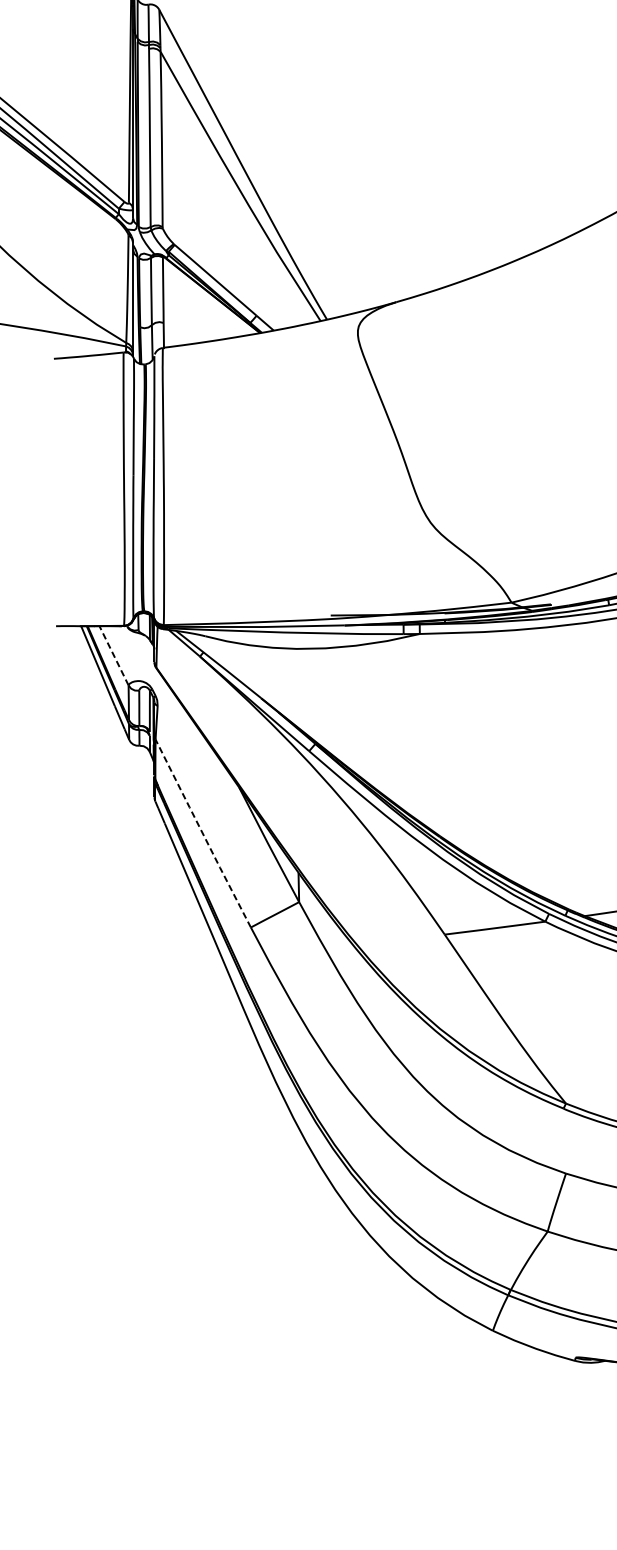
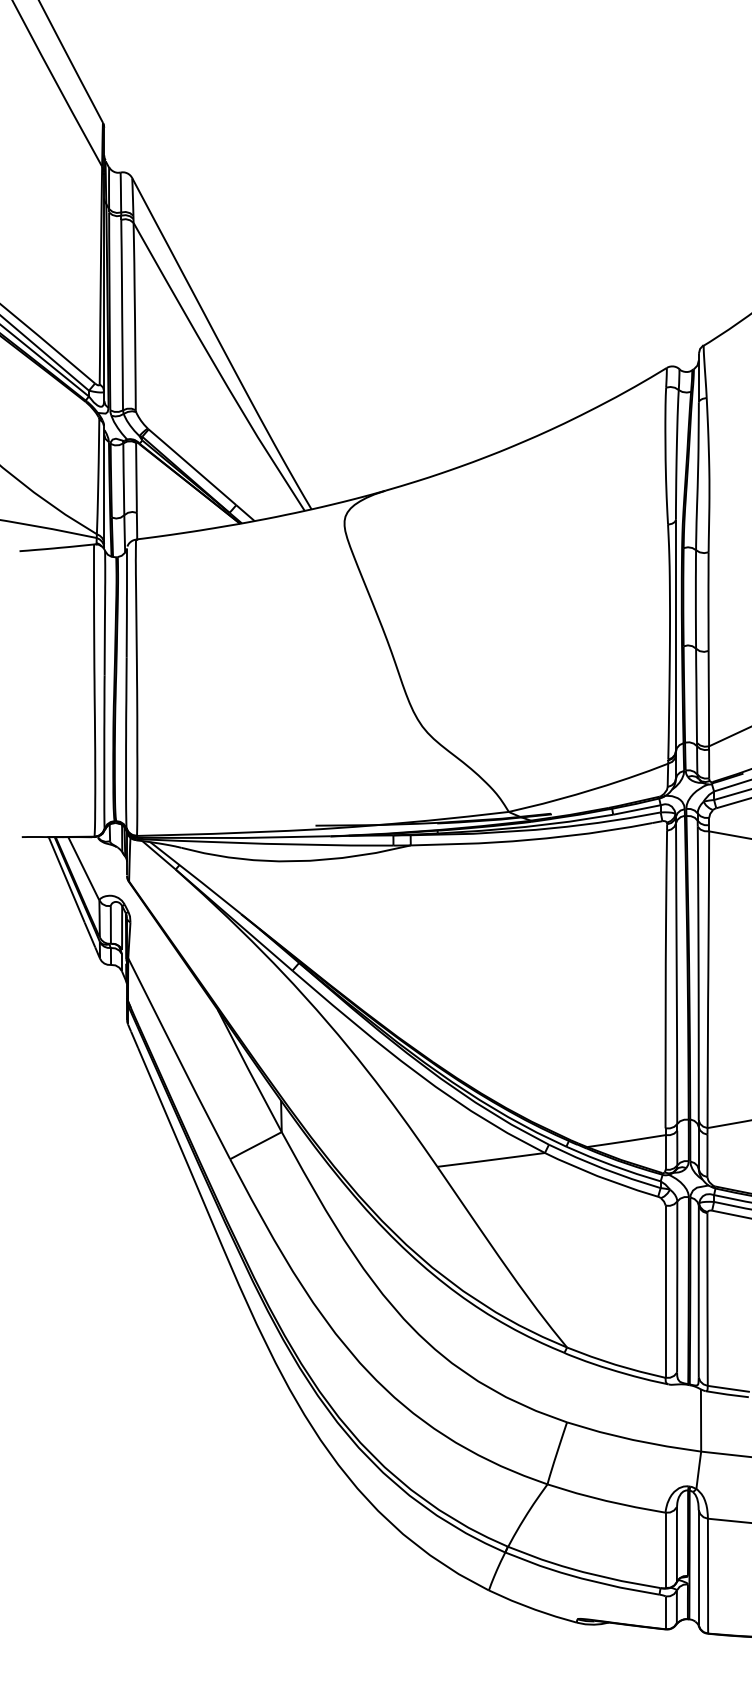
line: (113, 655) -> (83, 868), dashed -> solid
line: (202, 834) -> (178, 1059), dashed -> solid

